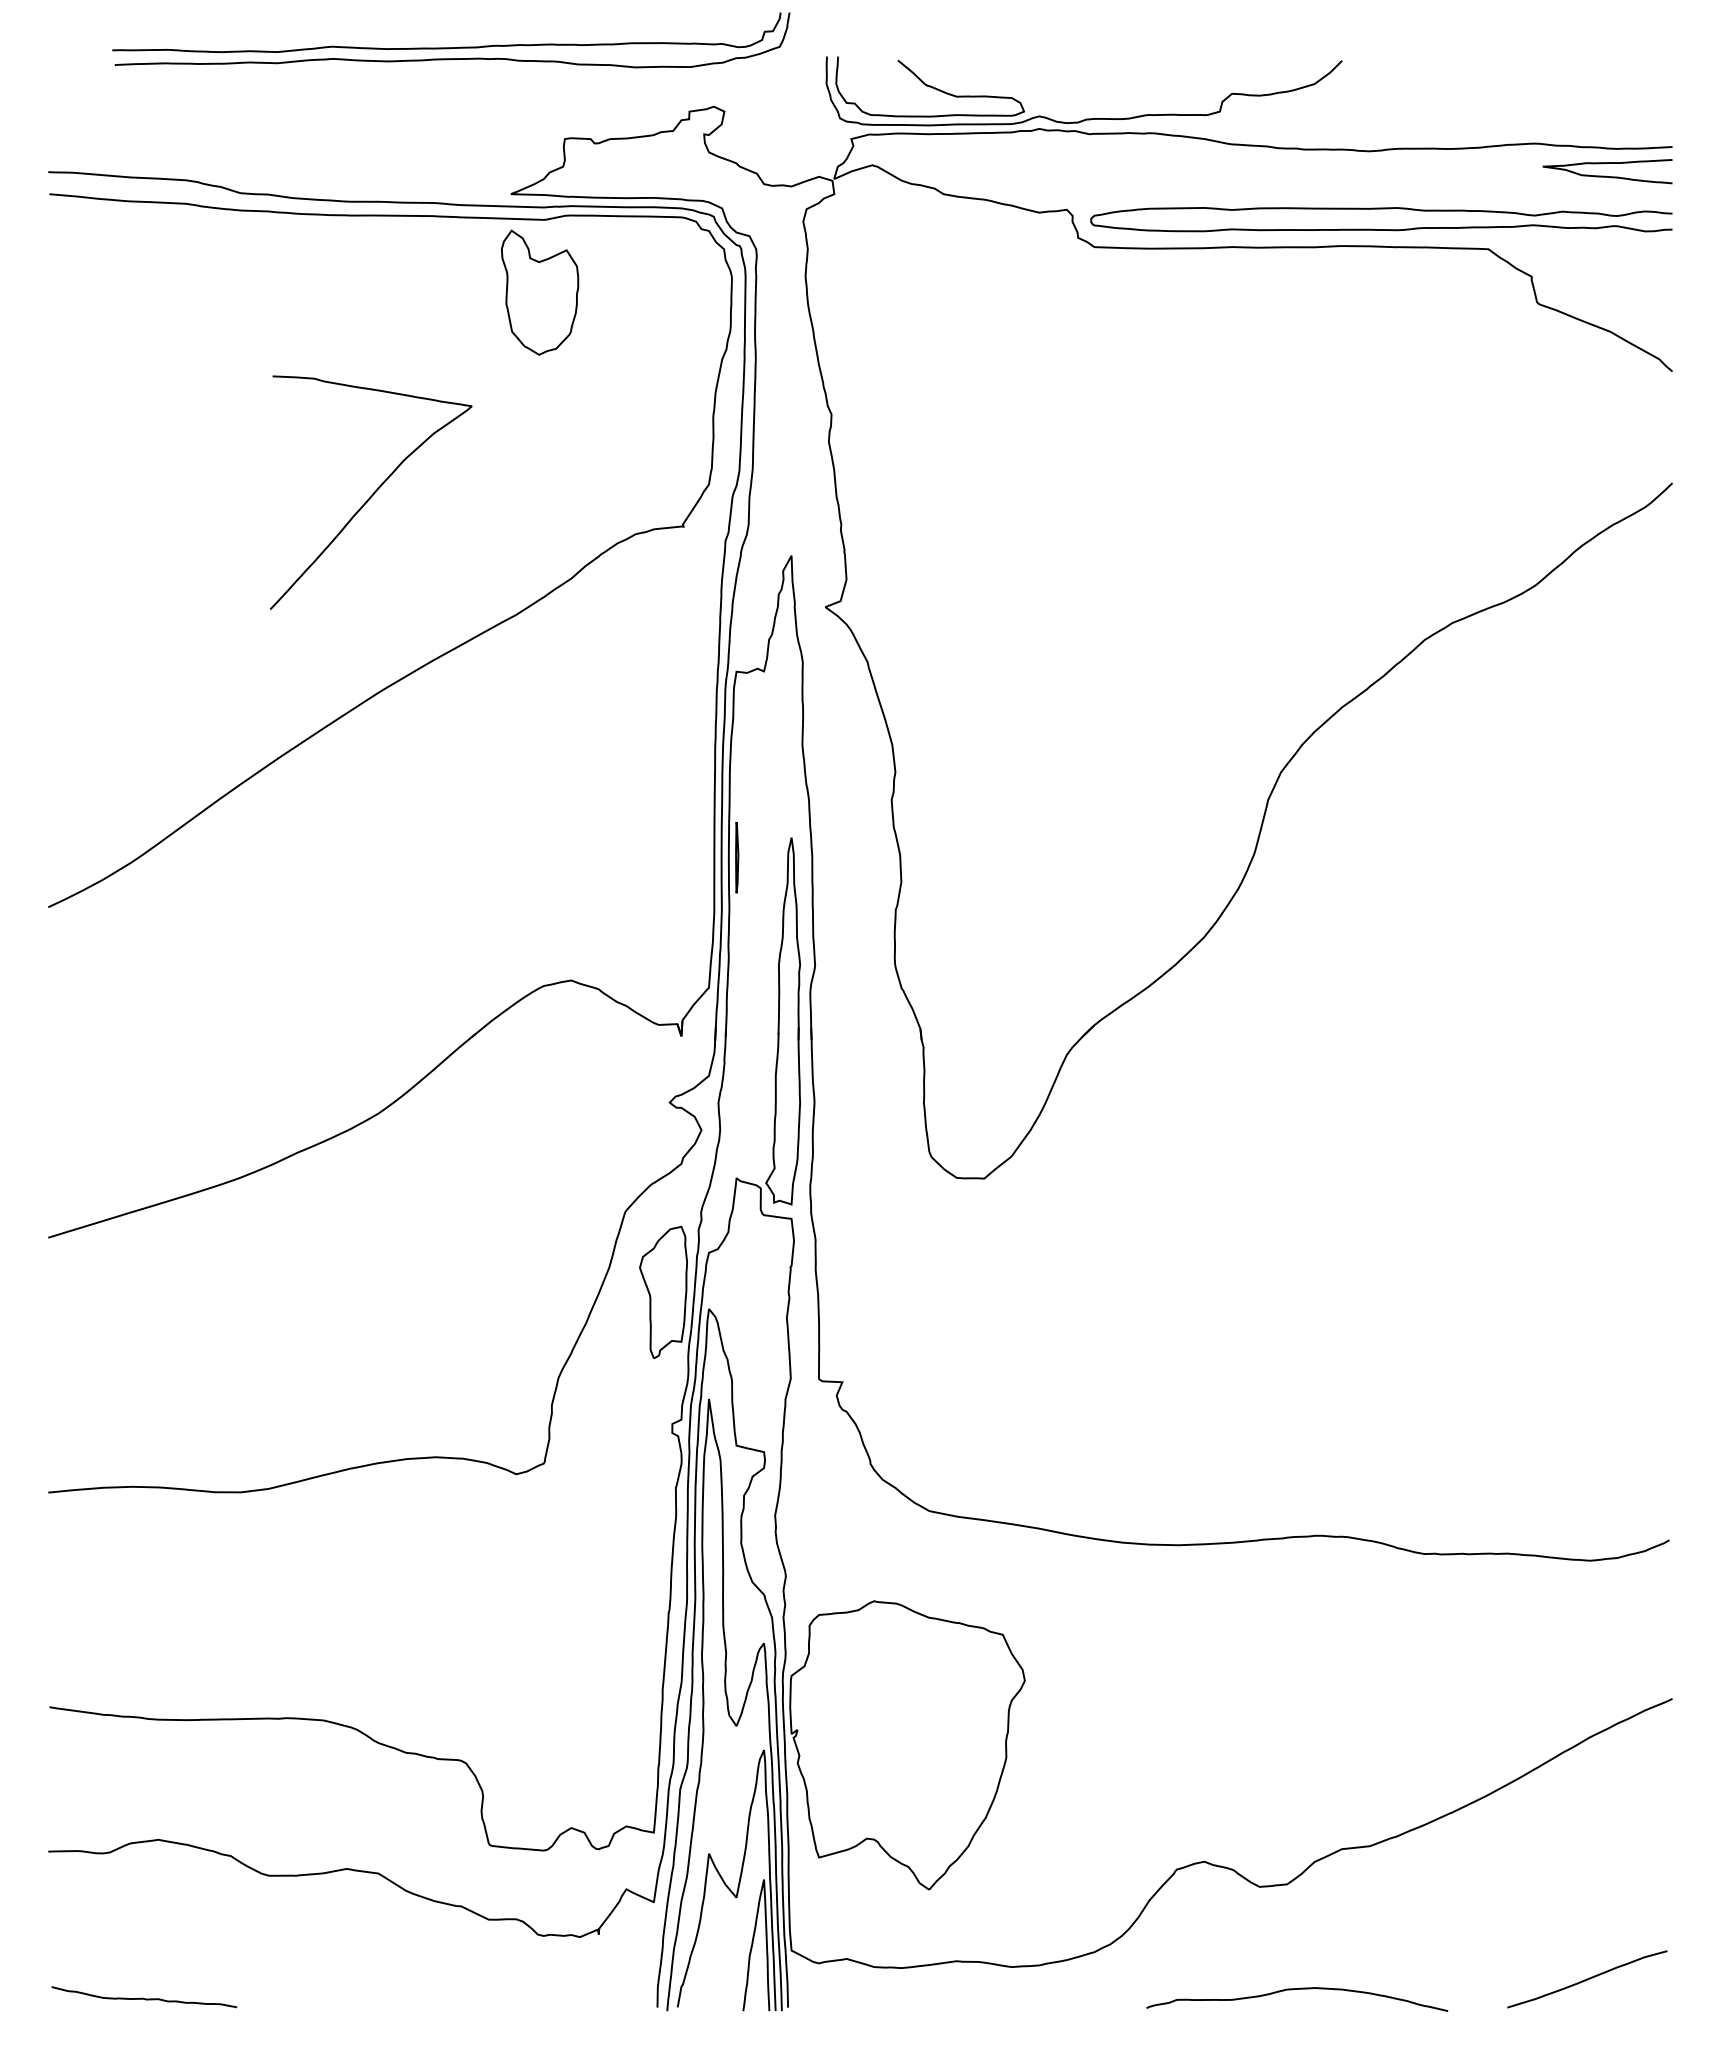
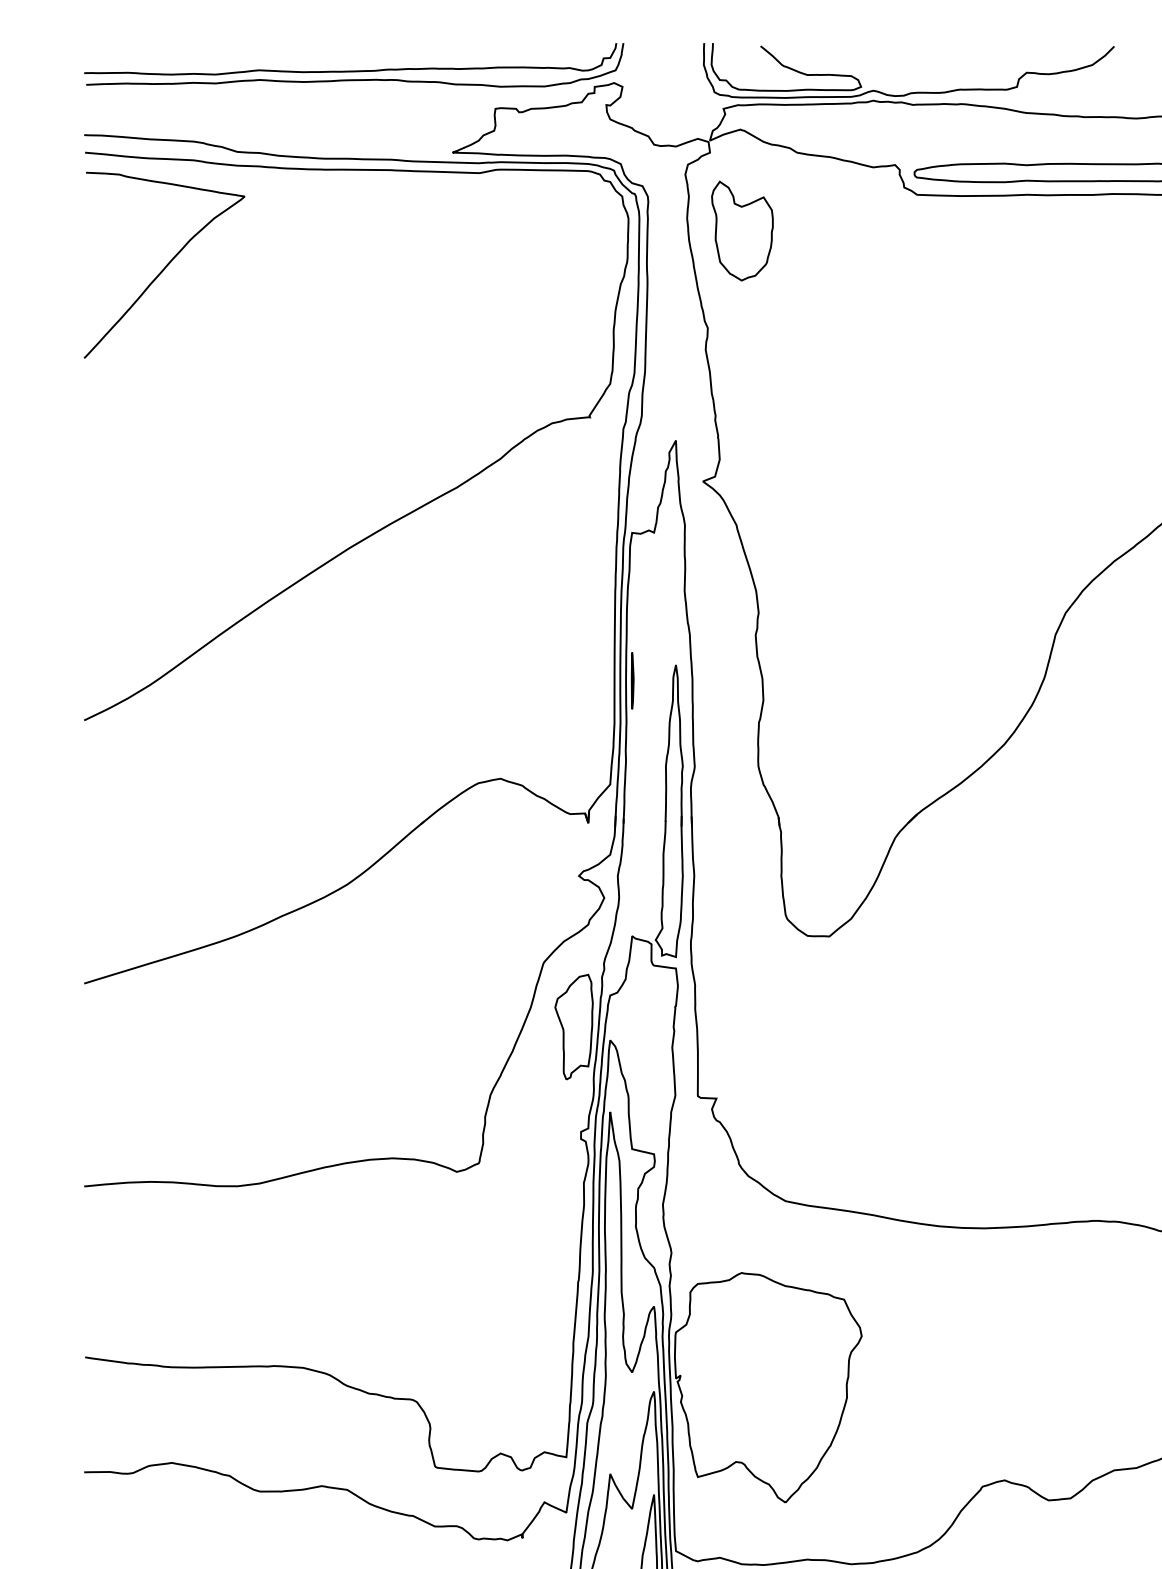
part: (451, 47) -> (354, 70), moved
part: (539, 292) -> (742, 230), moved
curve: (372, 493) -> (165, 265), moved

